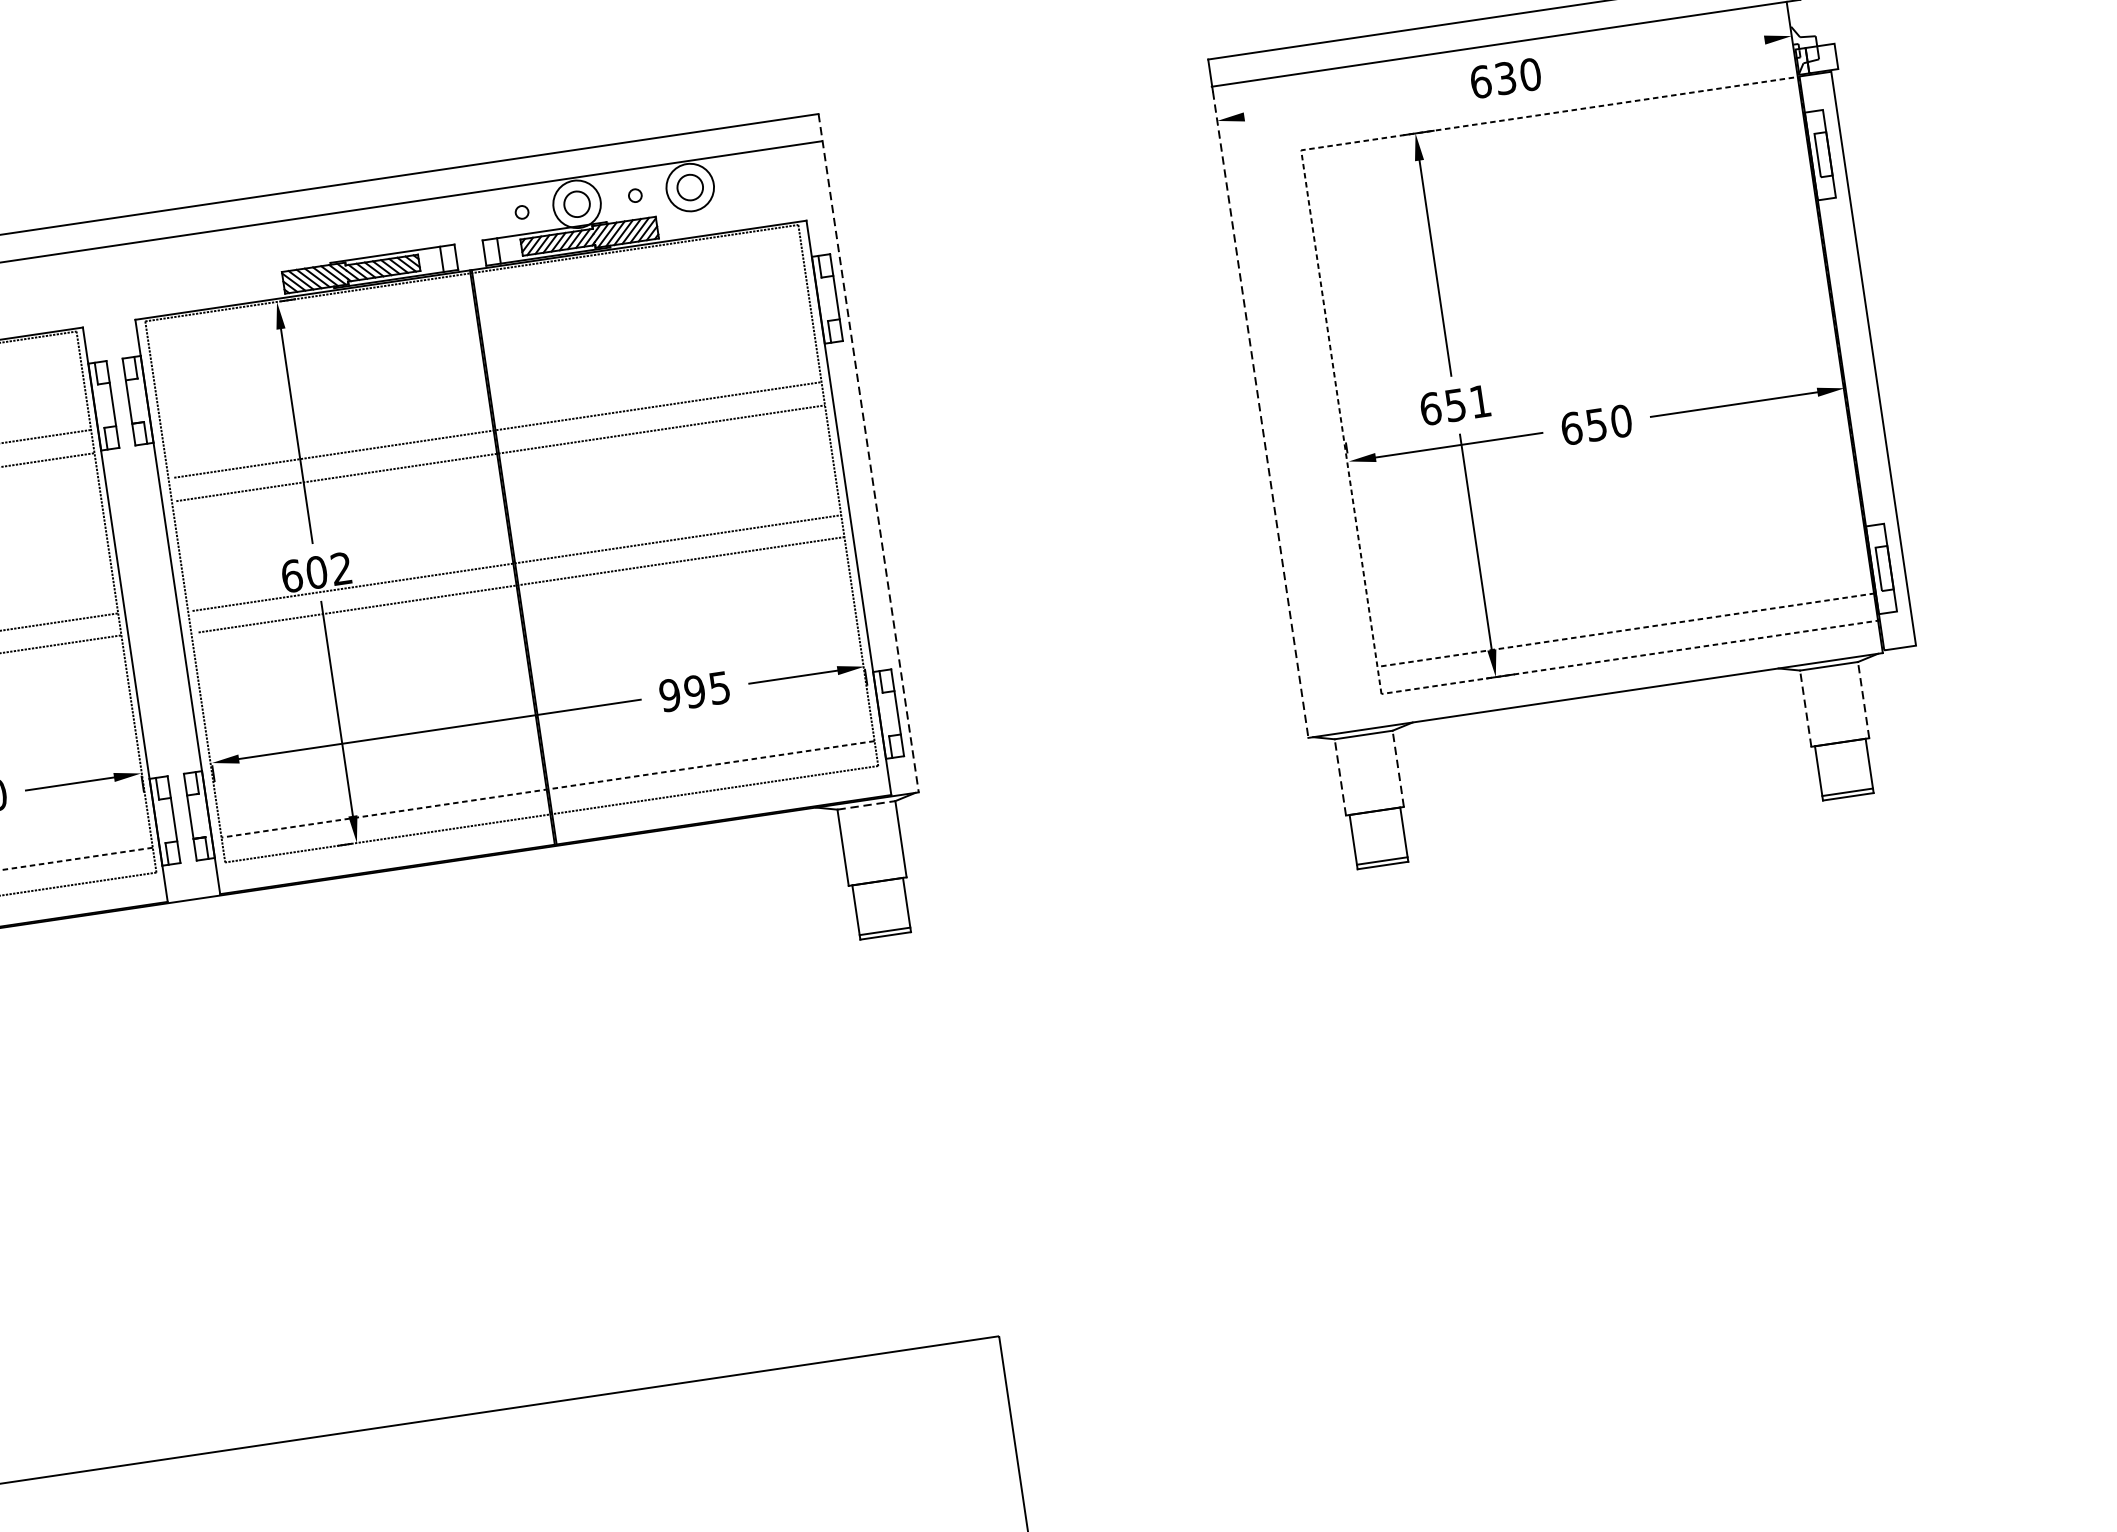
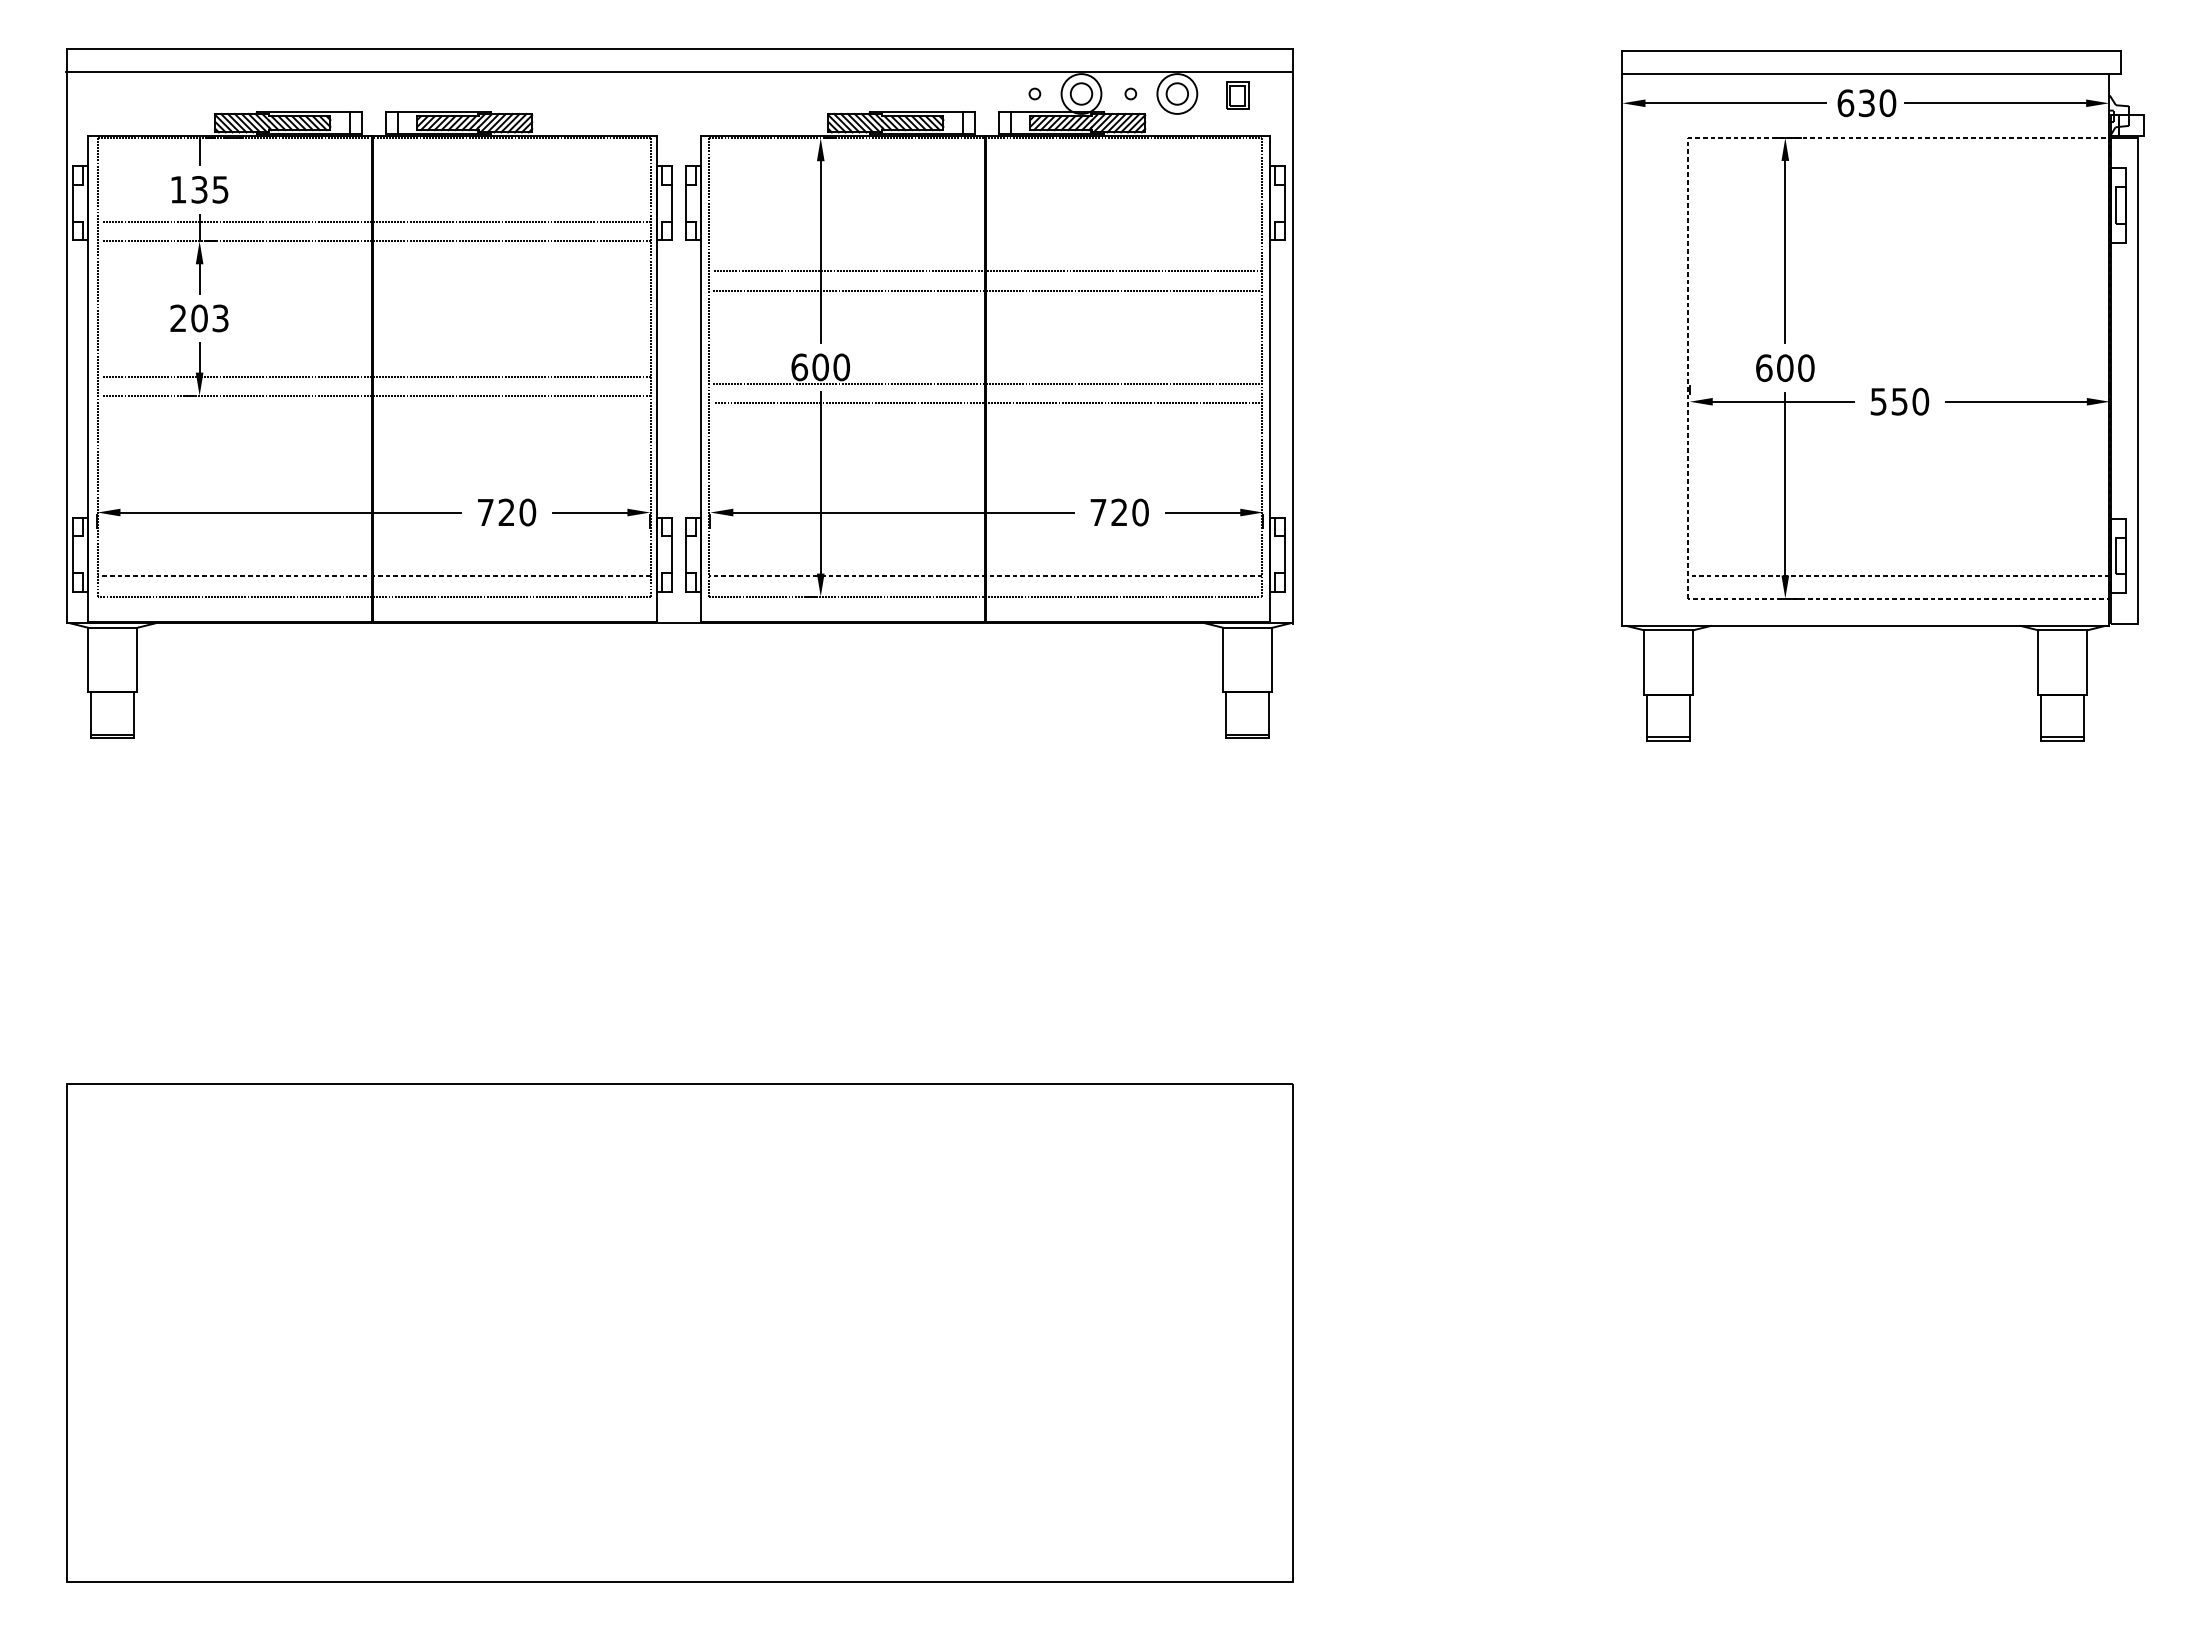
line: (1657, 56) -> (1995, 103), added
line: (1350, 101) -> (1735, 103), added
part: (761, 178) -> (1237, 95), added
text: (1467, 403) -> (1795, 368), 651 -> 600
line: (1260, 415) -> (1622, 352), dashed -> solid
text: (1571, 428) -> (1878, 401), 650 -> 550
line: (868, 453) -> (1292, 336), dashed -> solid
text: (341, 568) -> (841, 367), 602 -> 600
text: (694, 691) -> (1119, 512), 995 -> 720
line: (1863, 699) -> (2087, 662), dashed -> solid
line: (1805, 708) -> (2038, 662), dashed -> solid
line: (1398, 768) -> (1693, 662), dashed -> solid
line: (1340, 777) -> (1644, 662), dashed -> solid
line: (866, 805) -> (1247, 627), dashed -> solid

